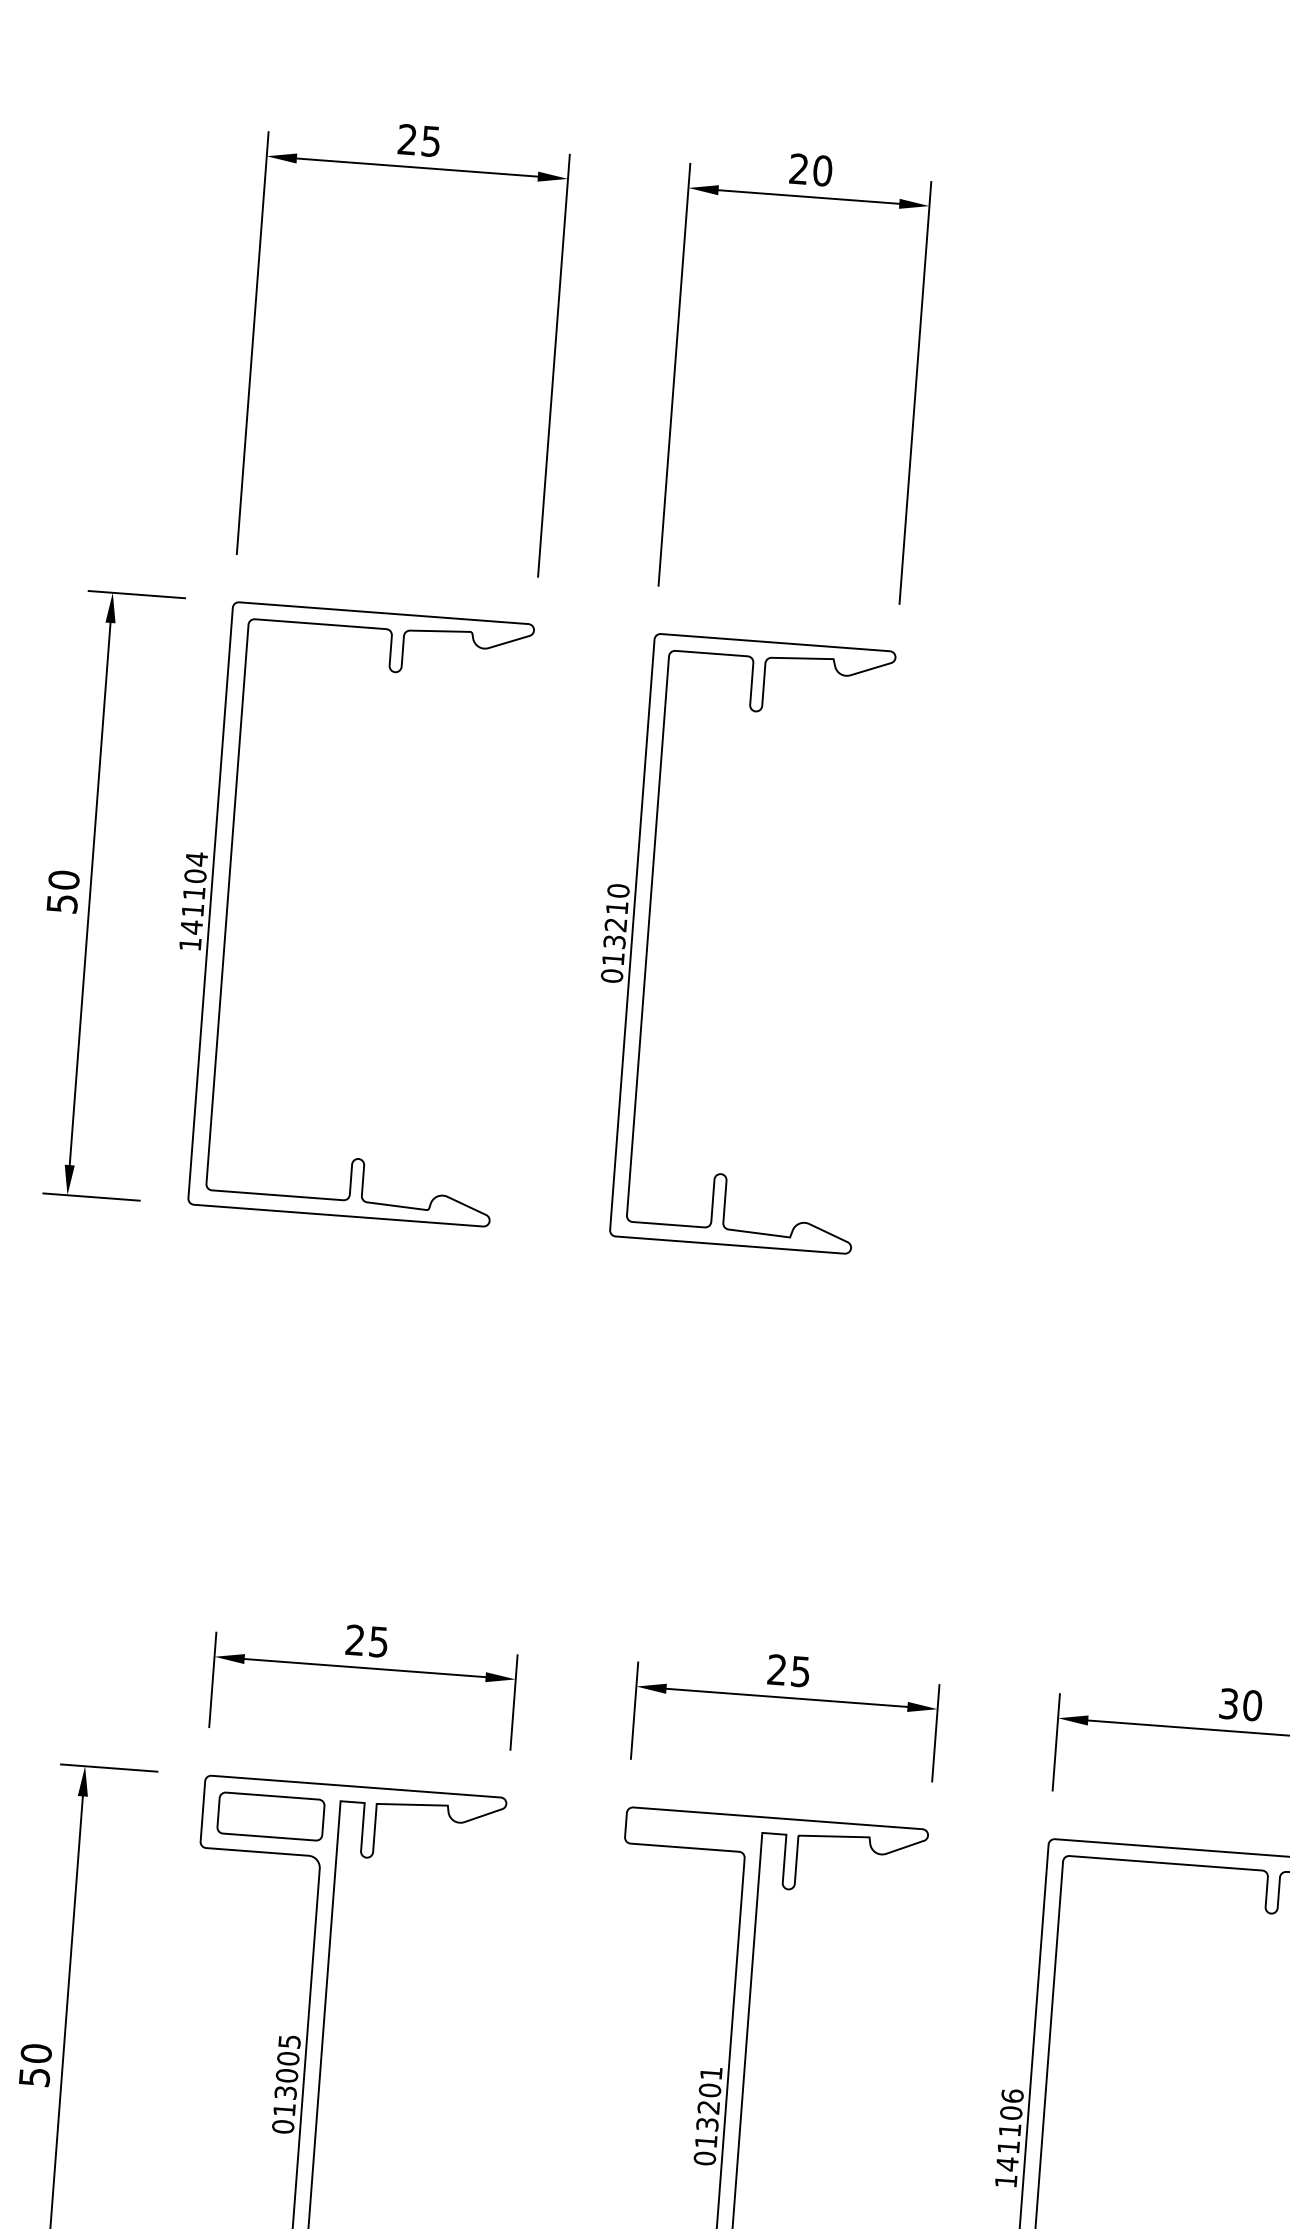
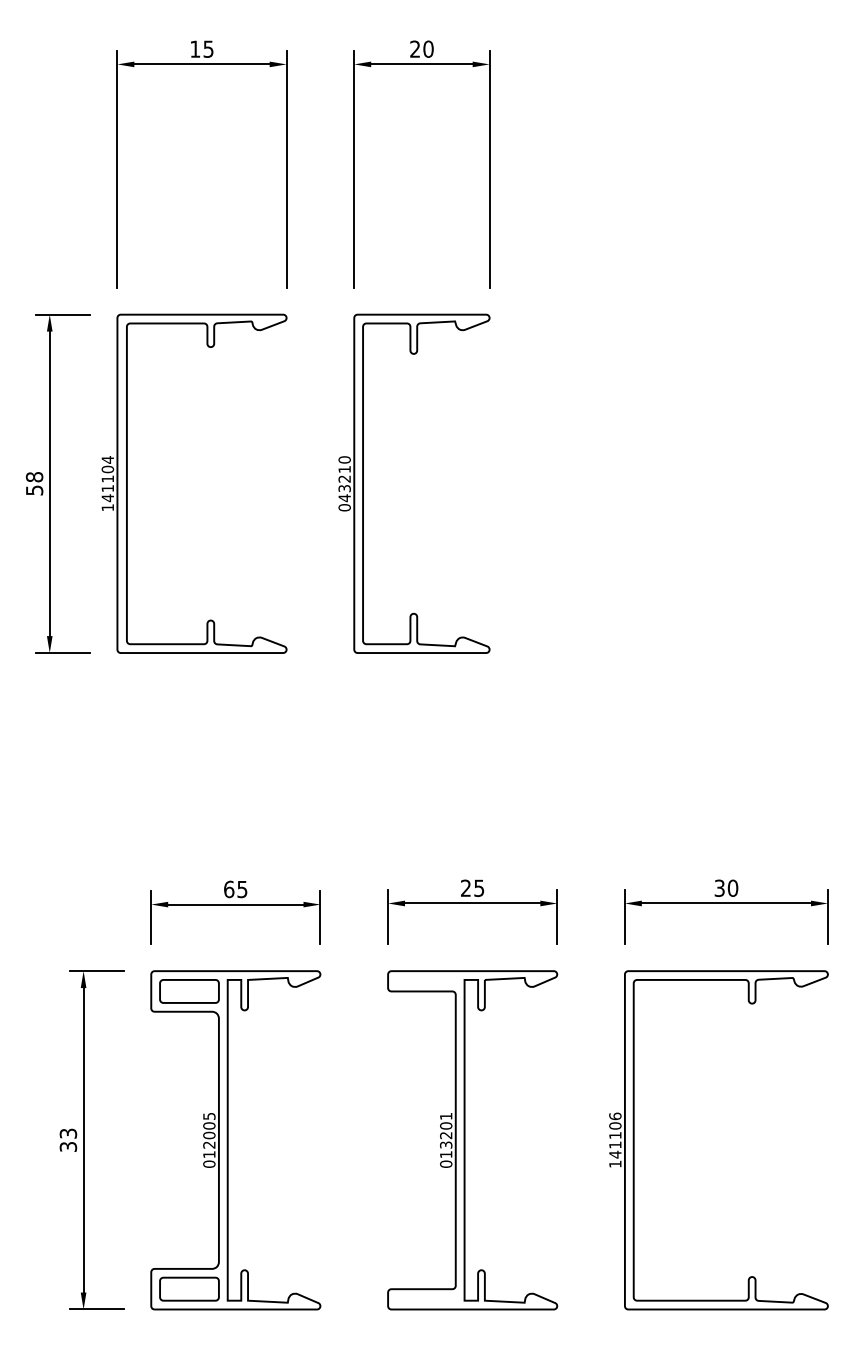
text: (407, 138) -> (195, 48), 25 -> 15
text: (63, 880) -> (34, 477), 50 -> 58
text: (612, 959) -> (344, 498), 013210 -> 043210
text: (355, 1640) -> (229, 889), 25 -> 65
text: (35, 2063) -> (68, 1139), 50 -> 33
text: (286, 2091) -> (209, 1144), 013005 -> 012005

